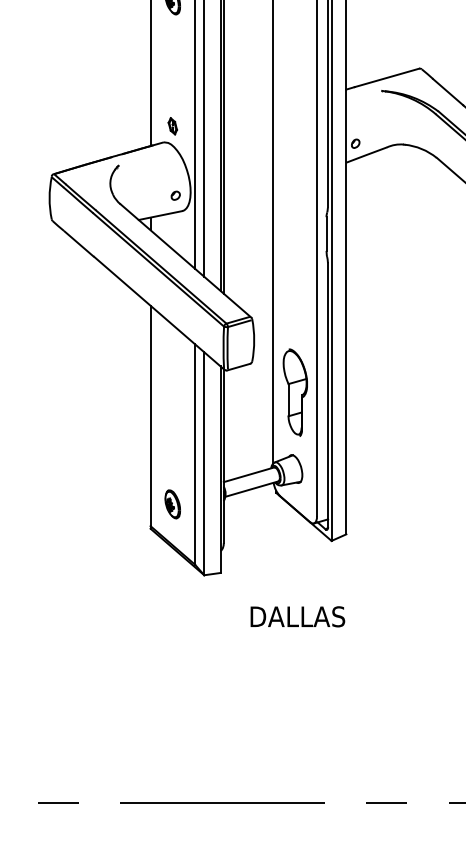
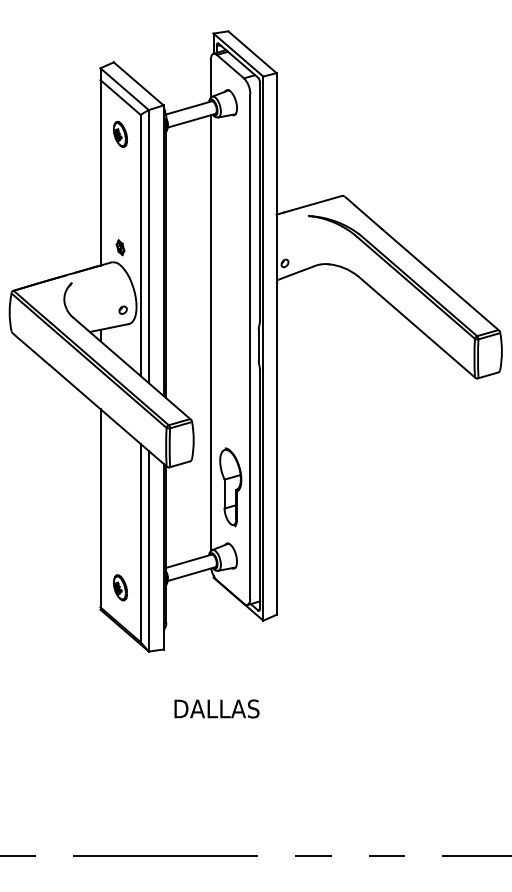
text: (297, 616) -> (216, 708), moved

